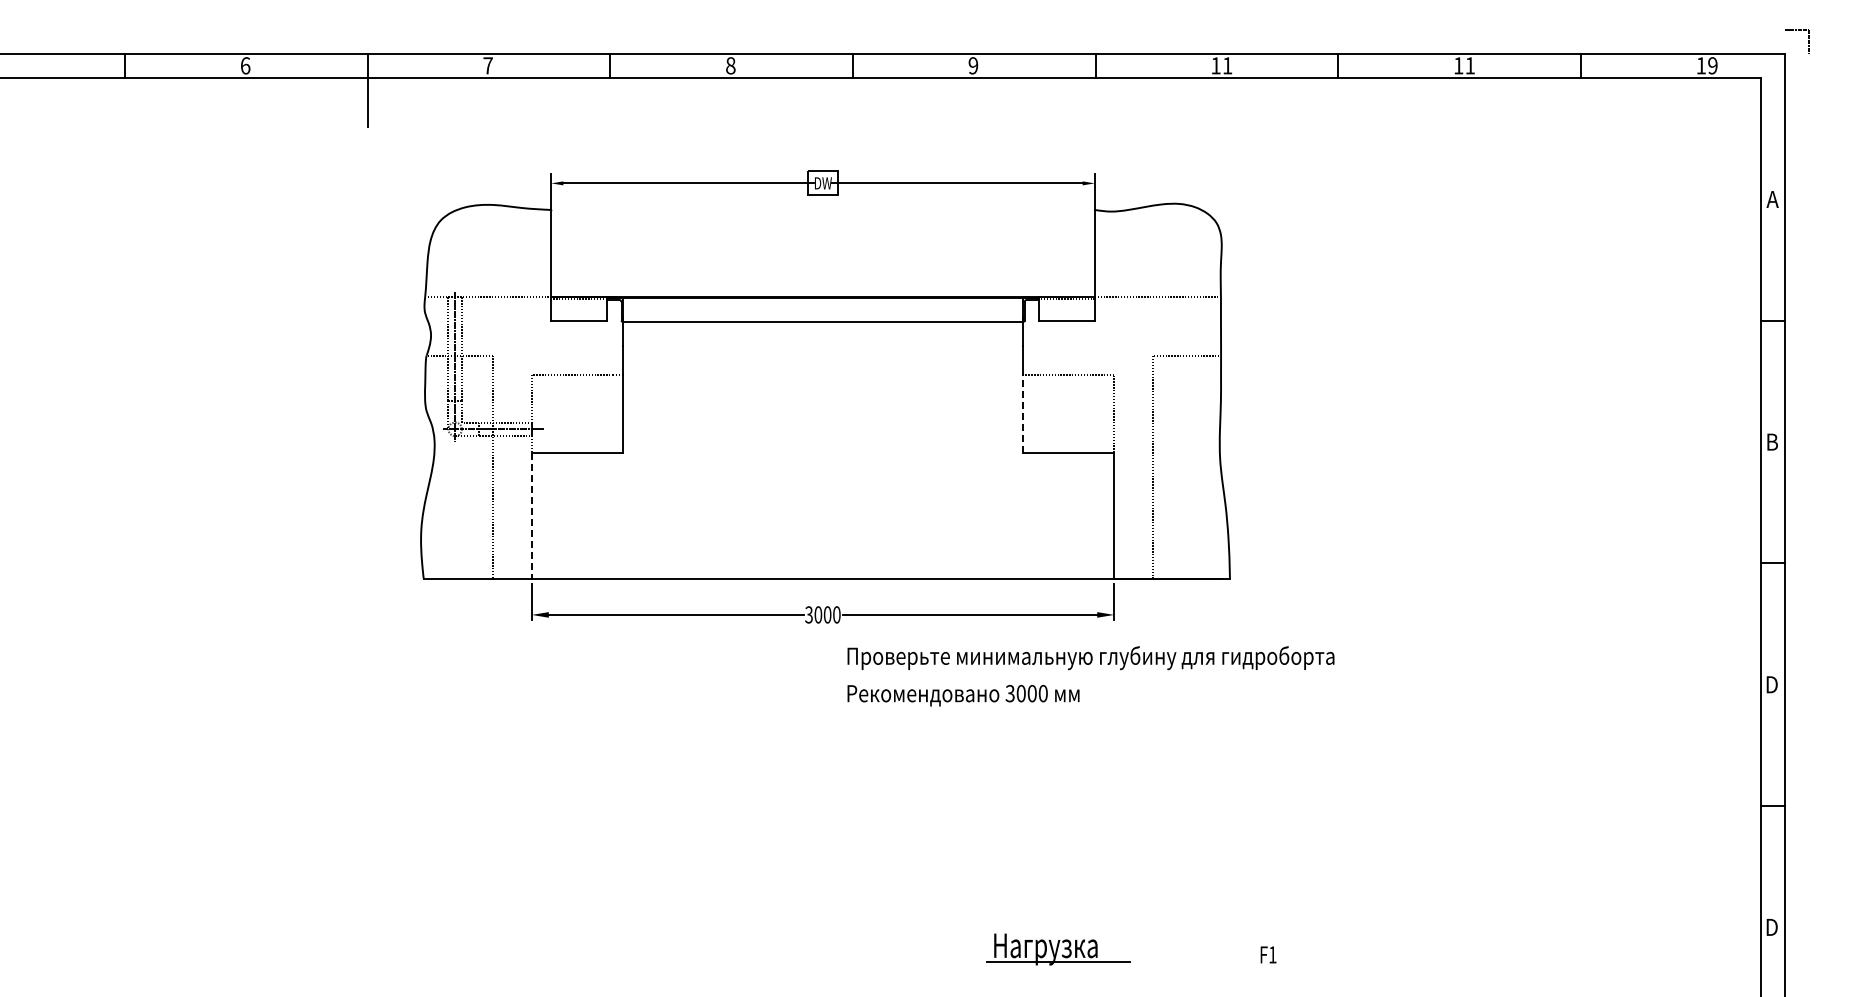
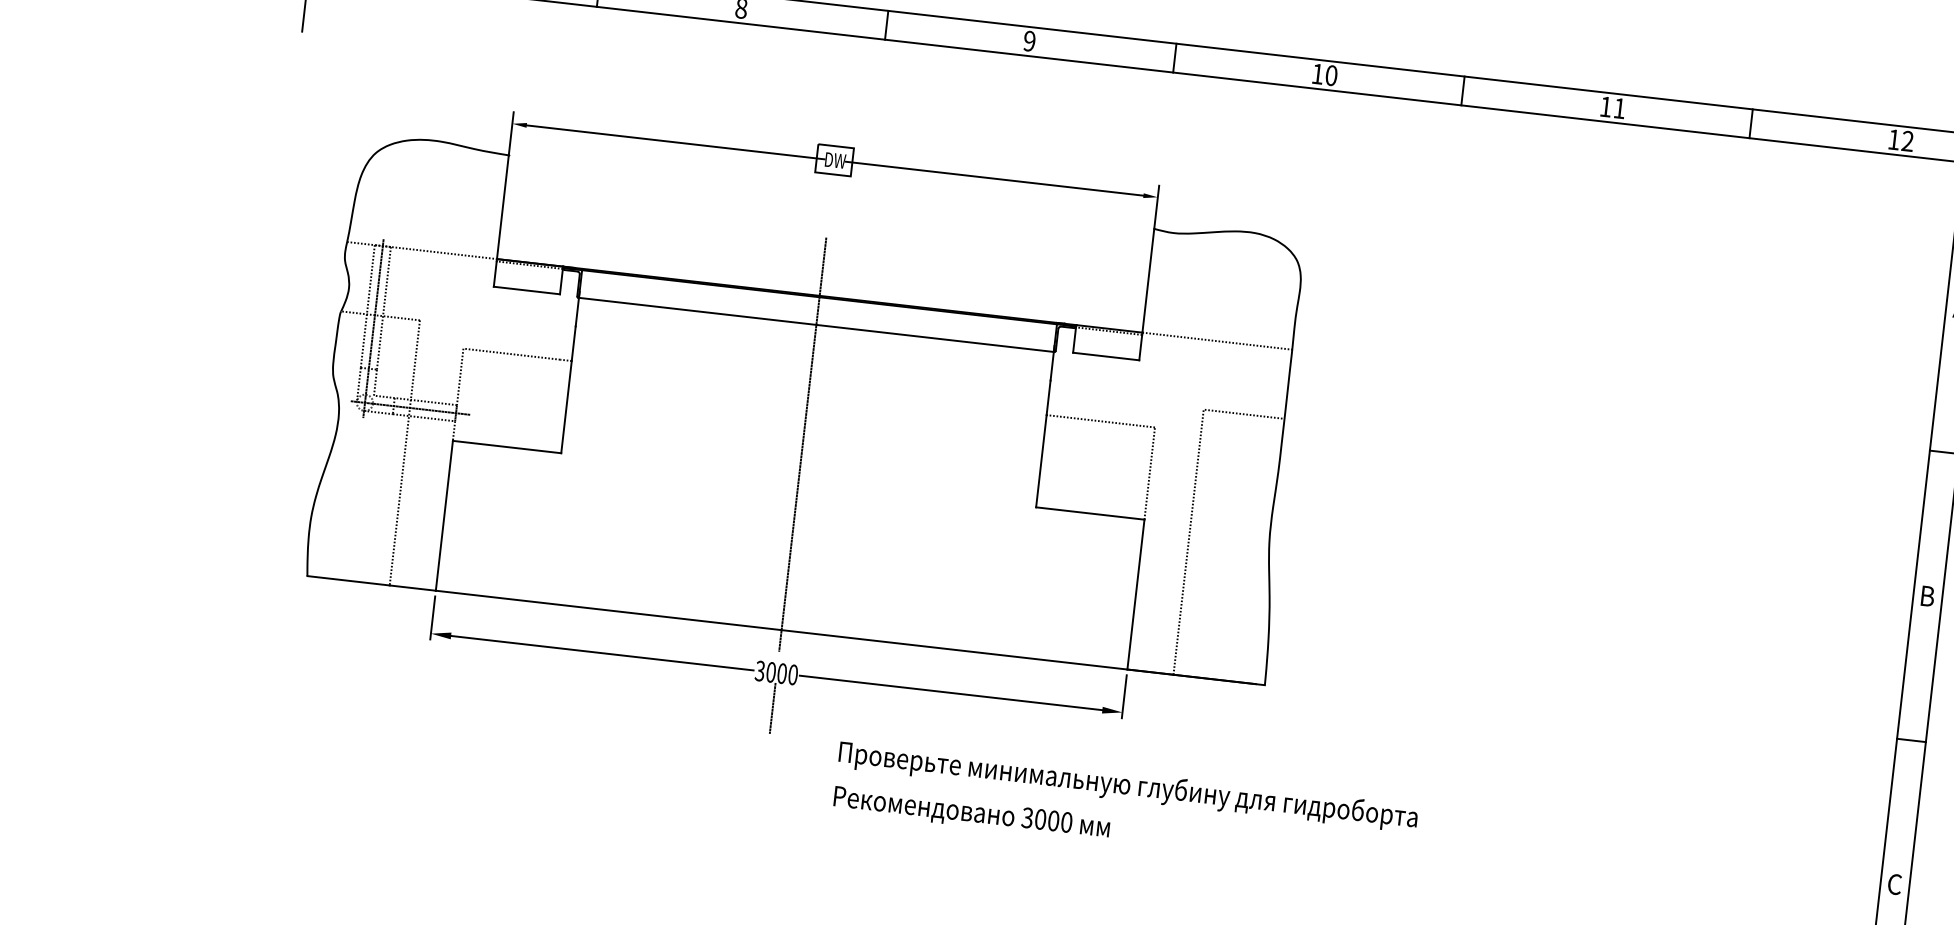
text: (1227, 65) -> (1331, 75), 11 -> 10
text: (1712, 65) -> (1907, 140), 19 -> 12
line: (1022, 413) -> (1040, 460), dashed -> solid
line: (823, 422) -> (803, 444), added
line: (531, 516) -> (443, 516), dashed -> solid
line: (823, 644) -> (773, 708), added
text: (1090, 676) -> (1125, 808), moved
text: (1771, 684) -> (1893, 884), D -> C

